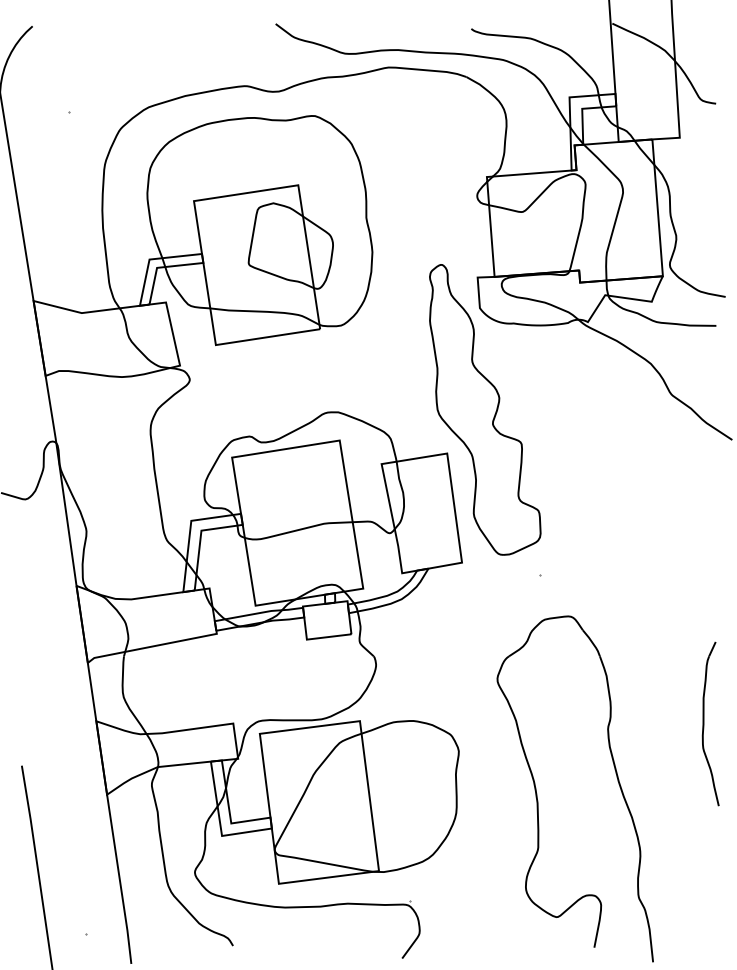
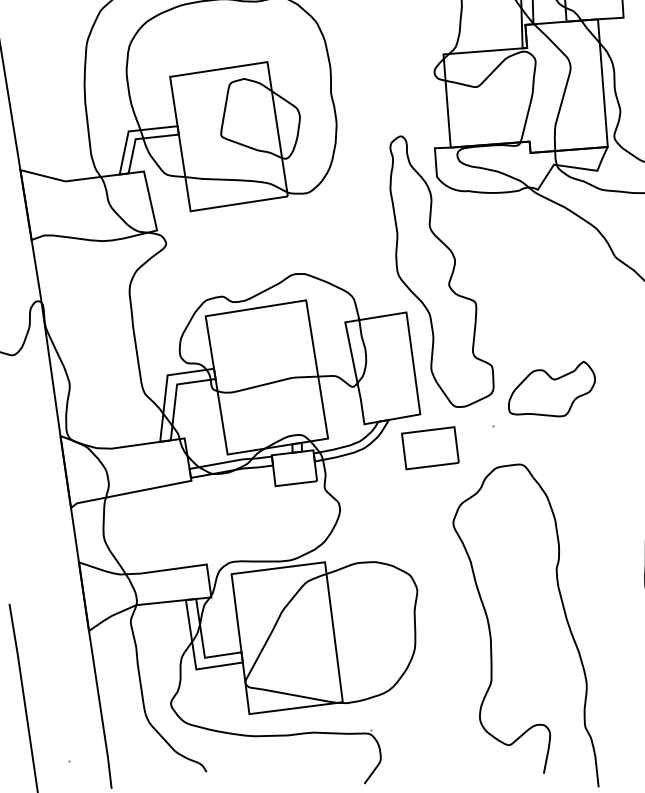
part: (603, 535) -> (552, 388), added
part: (472, 598) -> (430, 447), added

